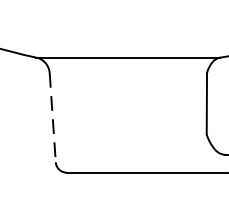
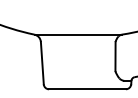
line: (53, 118) -> (42, 63), dashed -> solid

